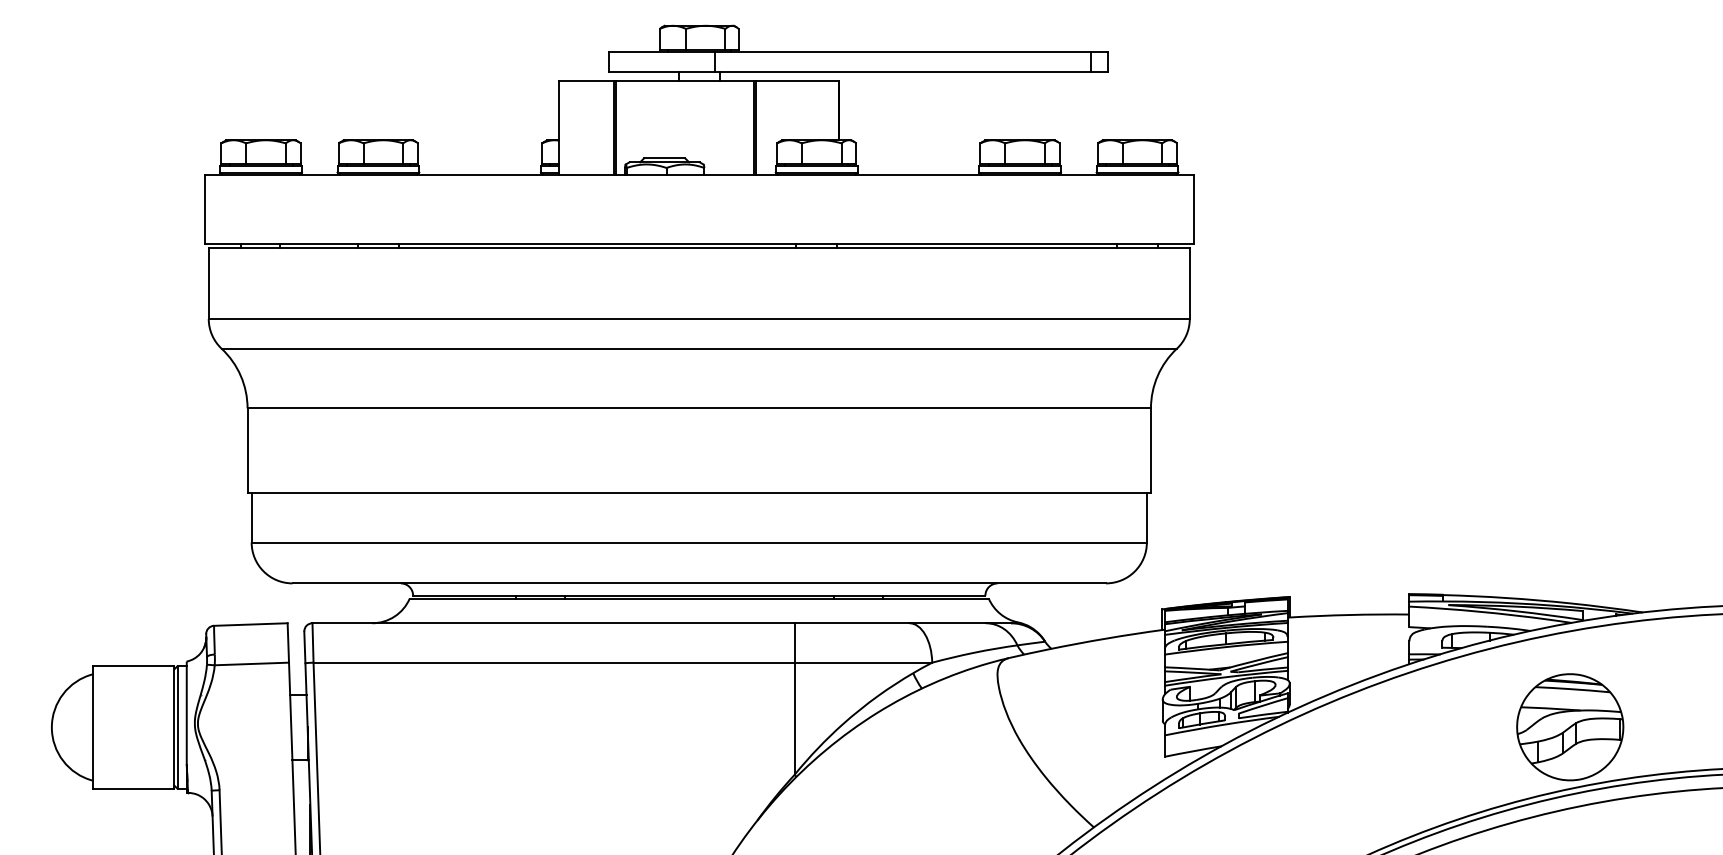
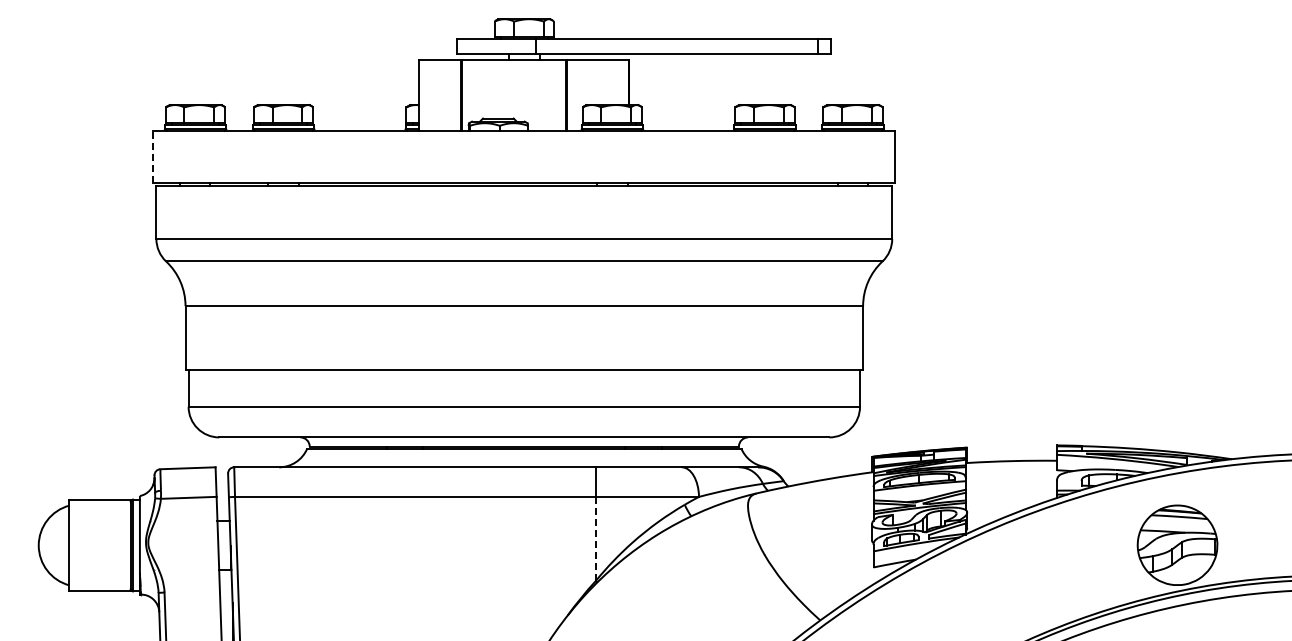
line: (204, 208) -> (153, 156), solid -> dashed
line: (794, 719) -> (595, 539), solid -> dashed

